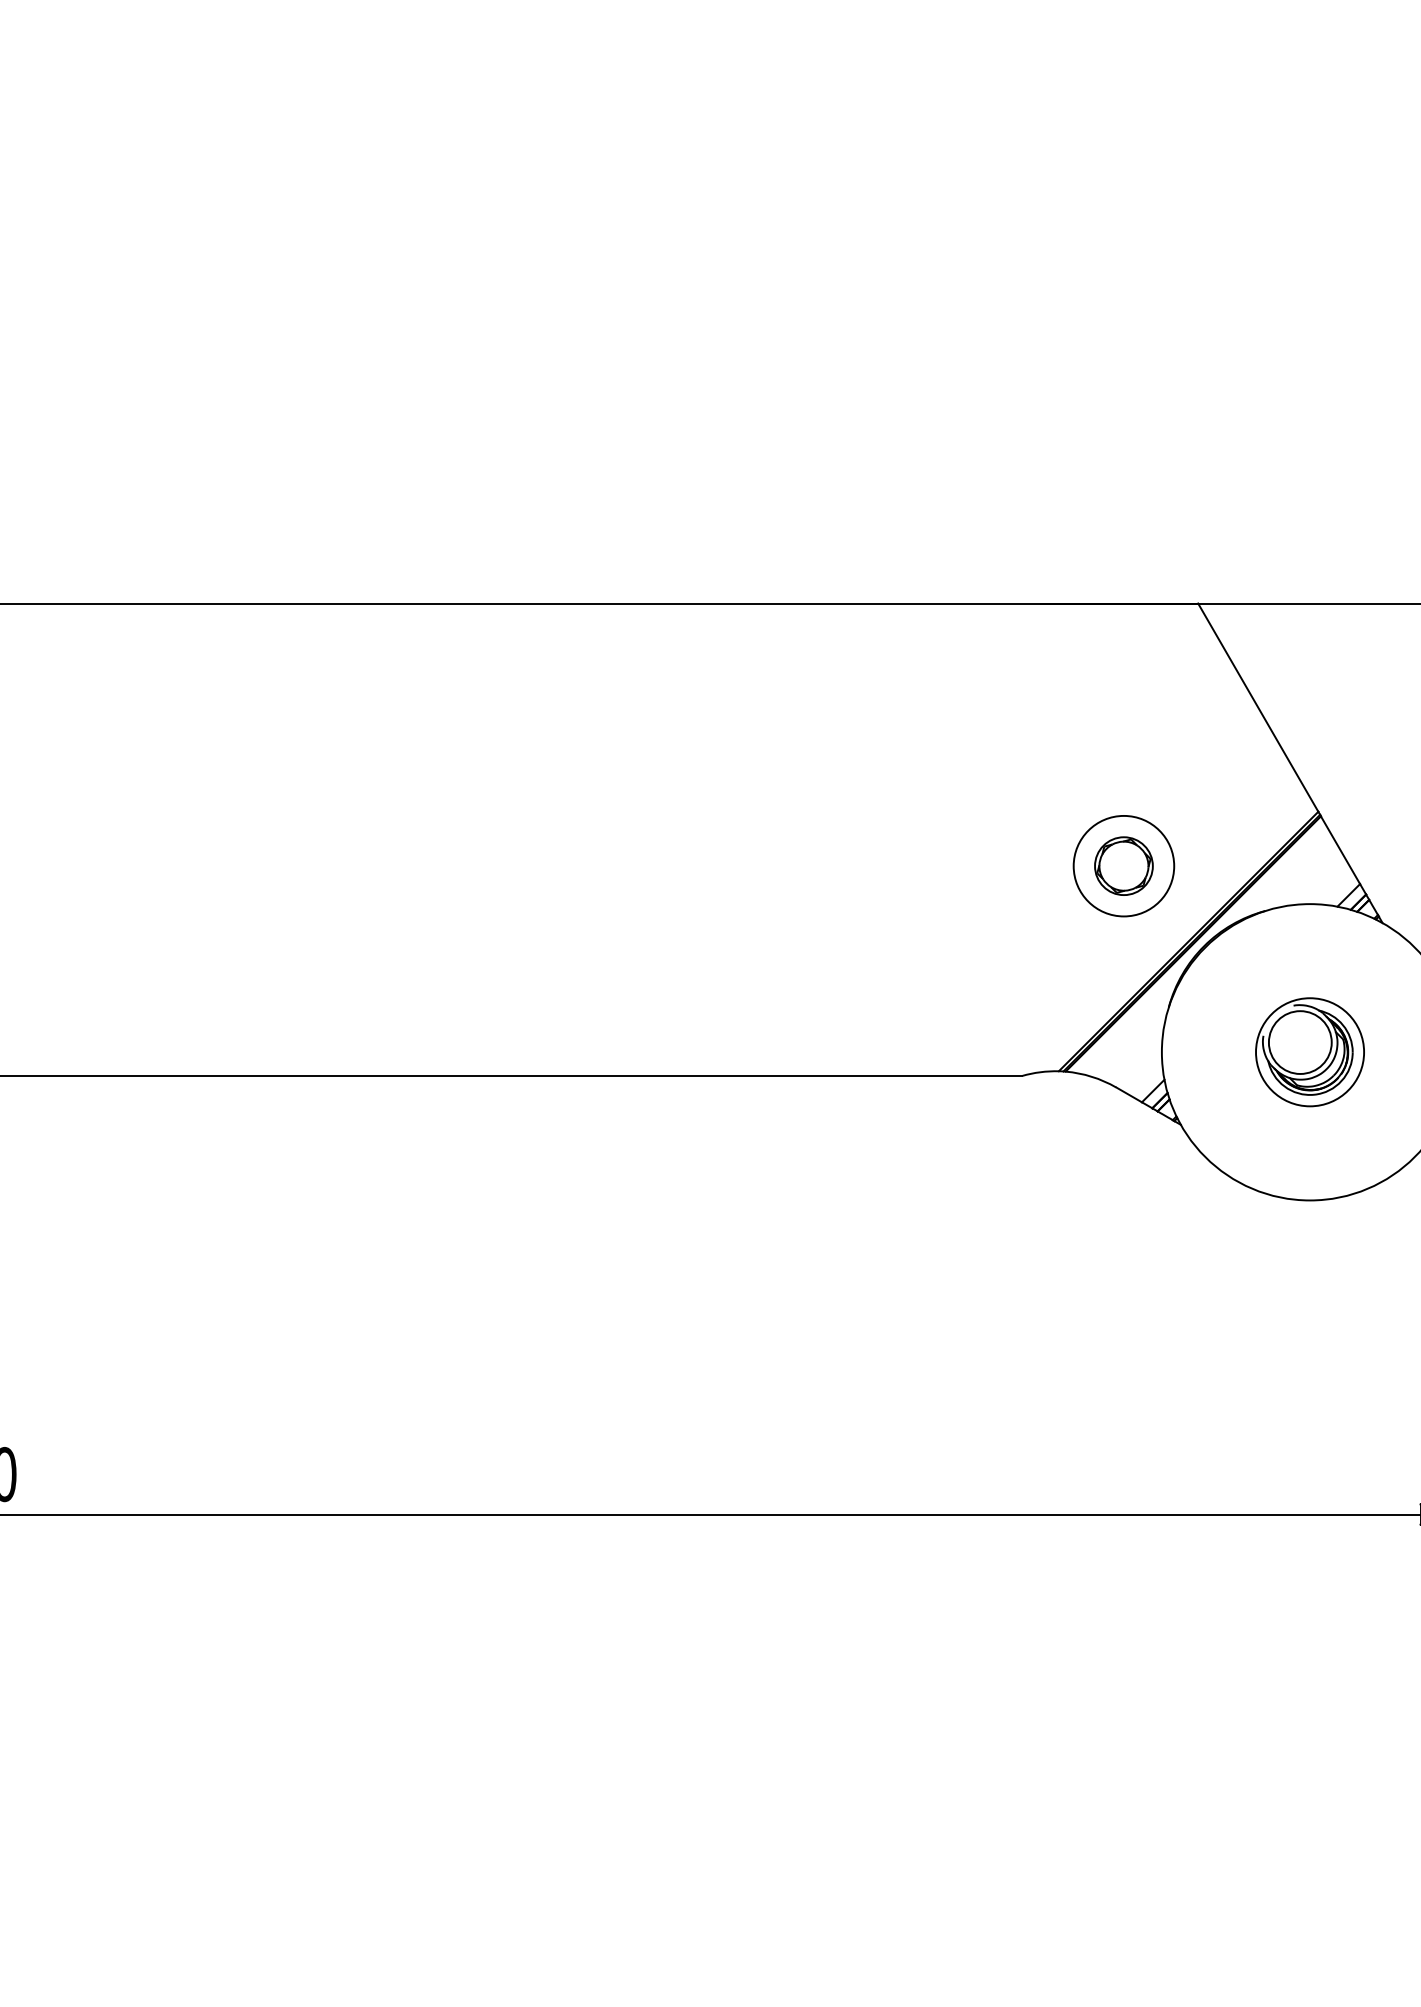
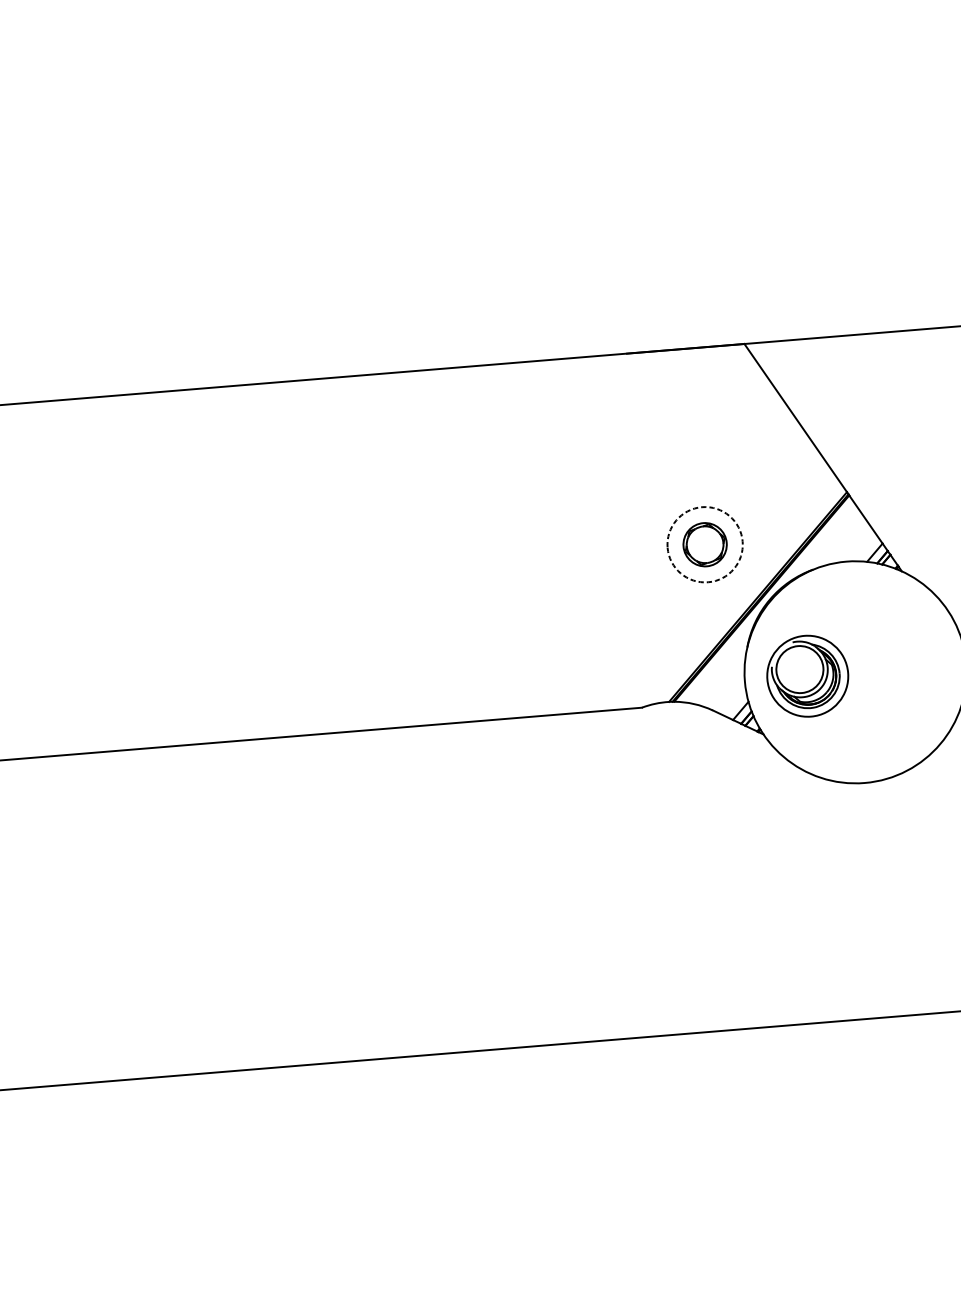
circle: (1123, 865) -> (704, 544), solid -> dashed
part: (1309, 1052) -> (807, 676), moved

